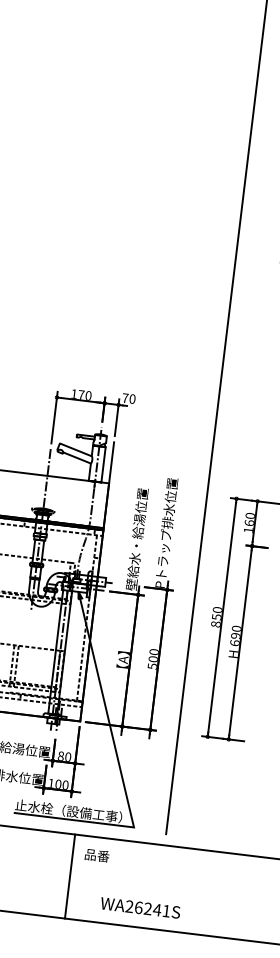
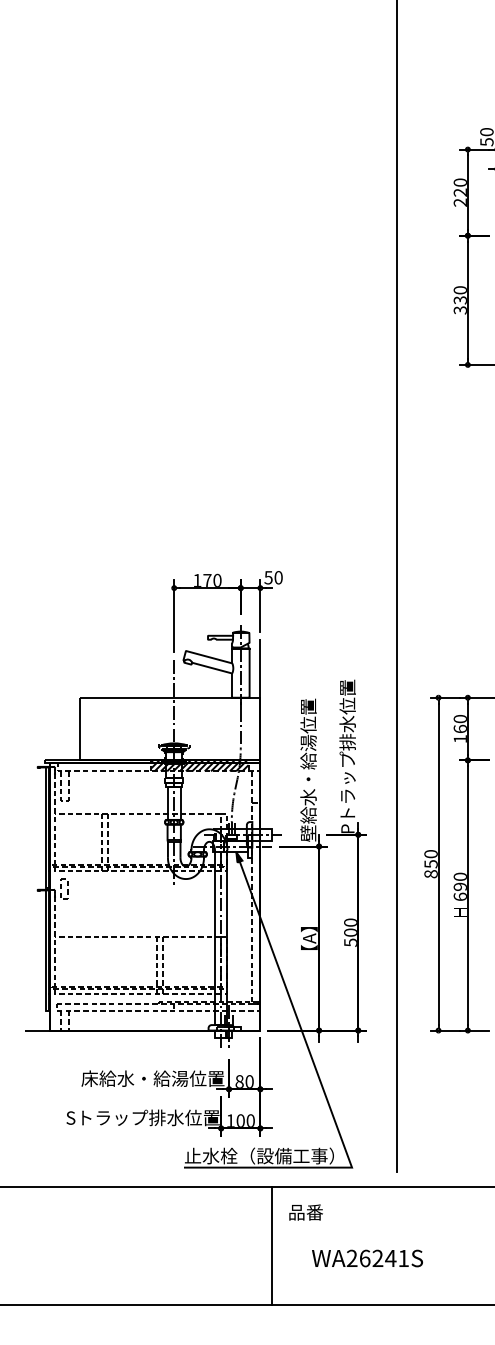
text: (125, 398) -> (268, 577), 70 -> 50
hatch: (59, 526) -> (199, 765), added
text: (140, 908) -> (367, 1258), moved

